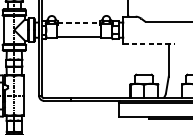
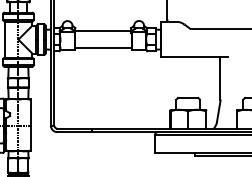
line: (79, 23) -> (103, 30), dashed -> solid
line: (148, 43) -> (194, 57), dashed -> solid

